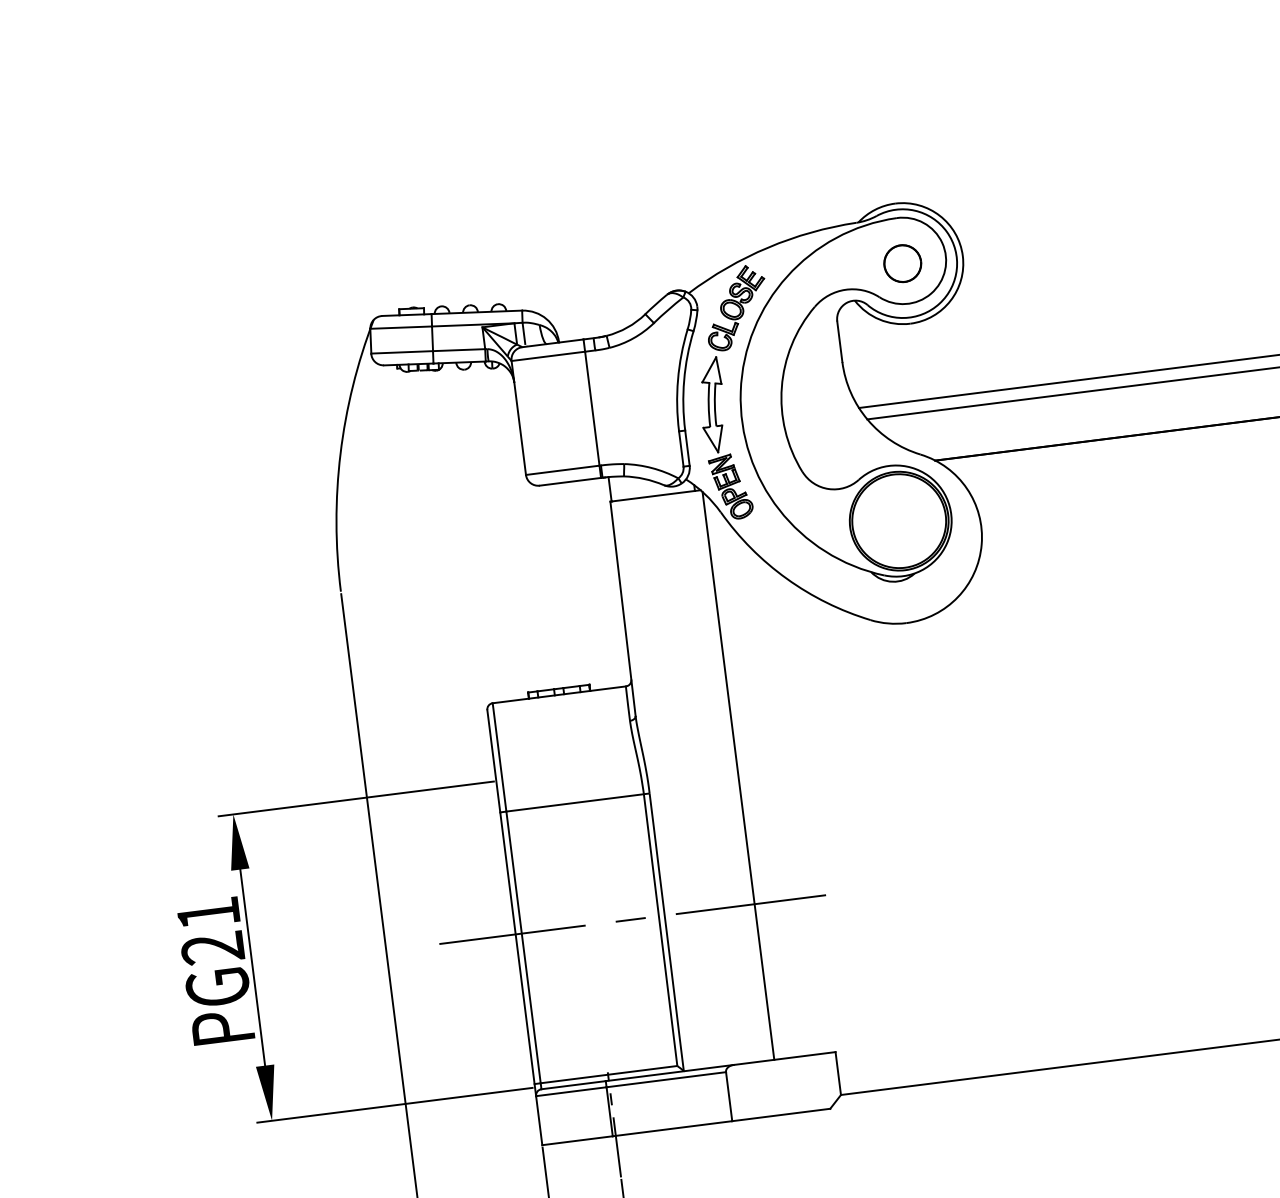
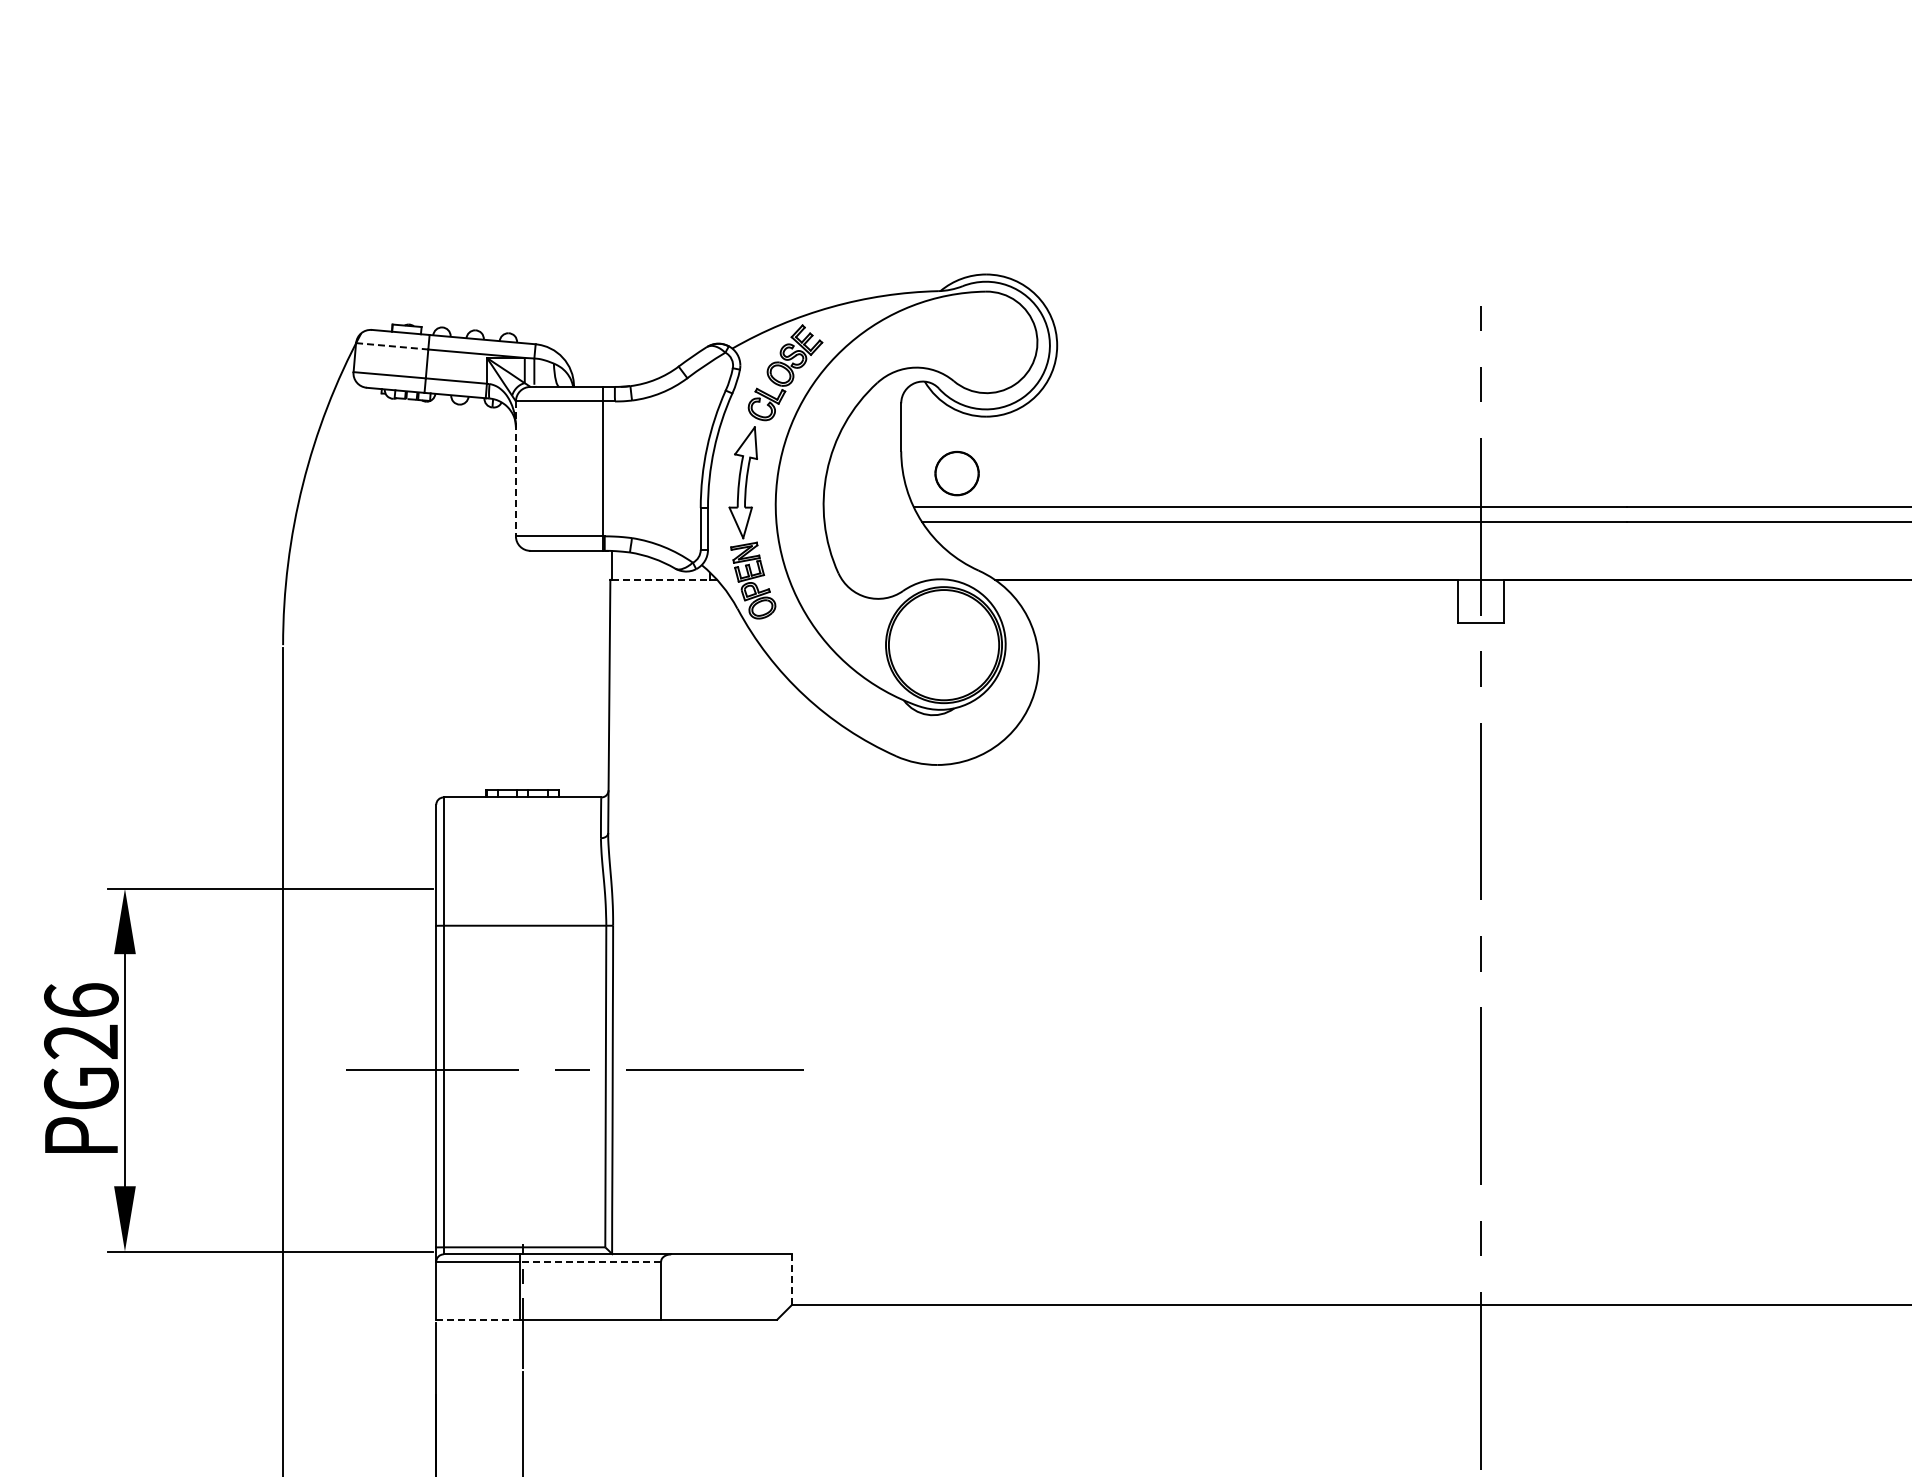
part: (902, 263) -> (956, 473), moved
line: (401, 327) -> (392, 346), solid -> dashed
line: (518, 418) -> (515, 469), solid -> dashed
line: (653, 495) -> (661, 579), solid -> dashed
line: (738, 776) -> (719, 918), removed
text: (208, 912) -> (81, 999), PG21 -> PG26
line: (838, 1073) -> (791, 1279), solid -> dashed
line: (666, 1079) -> (590, 1261), solid -> dashed
line: (577, 1140) -> (478, 1319), solid -> dashed

